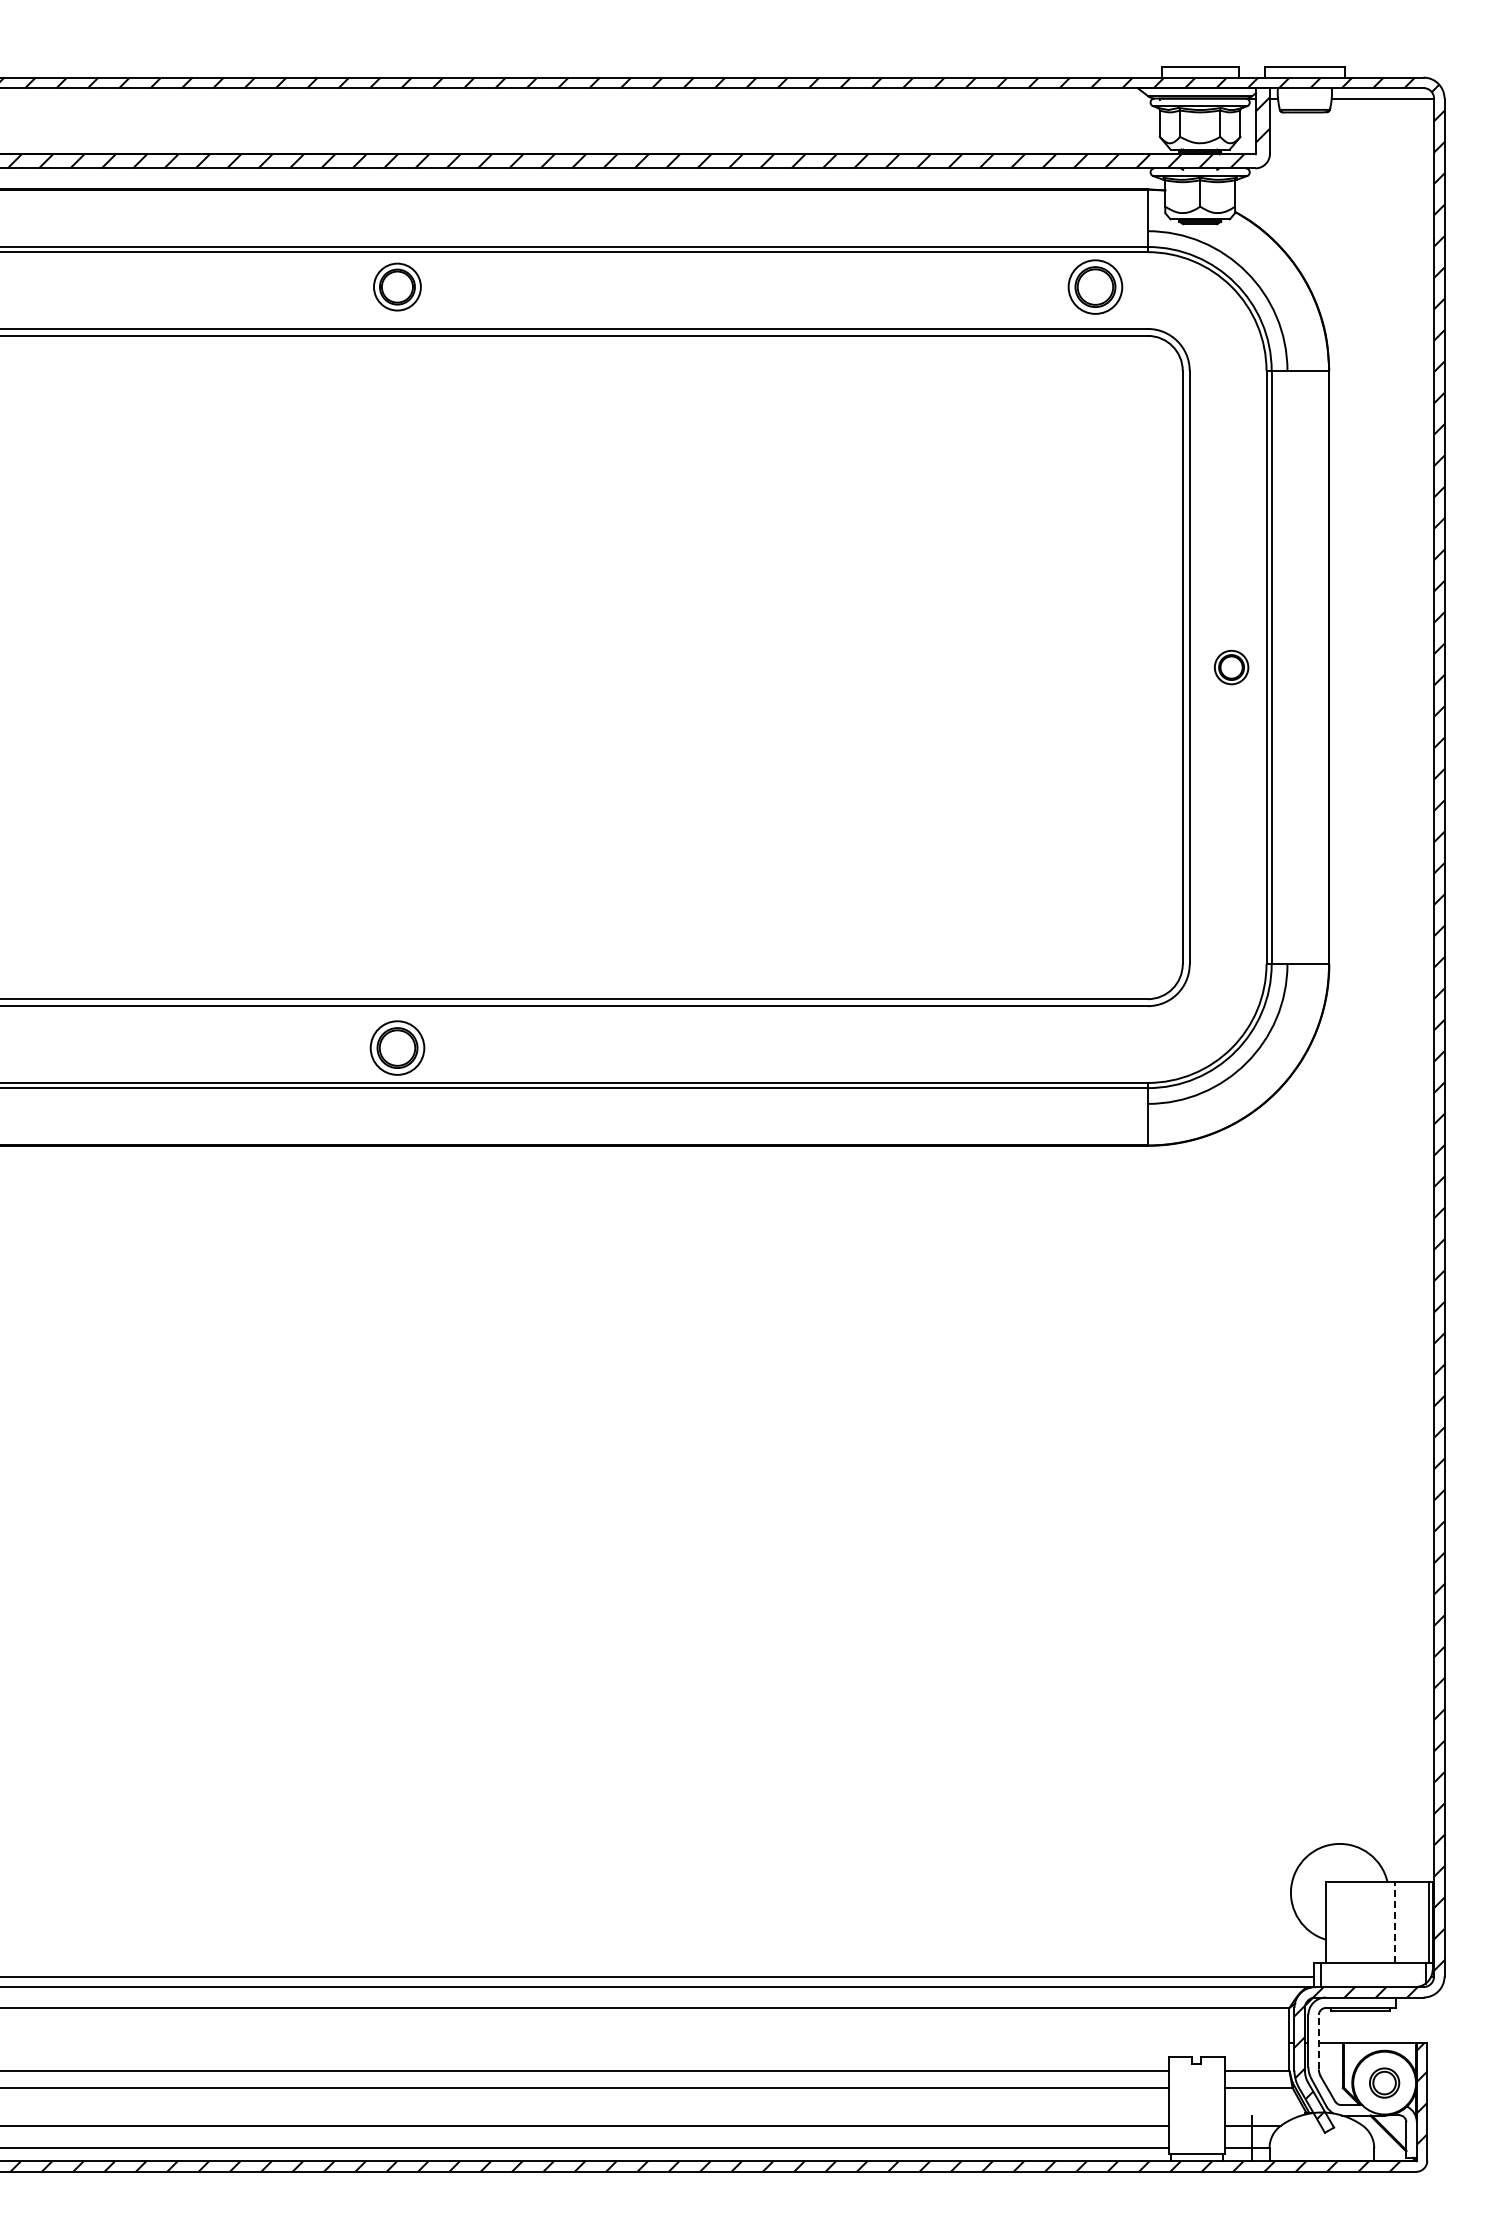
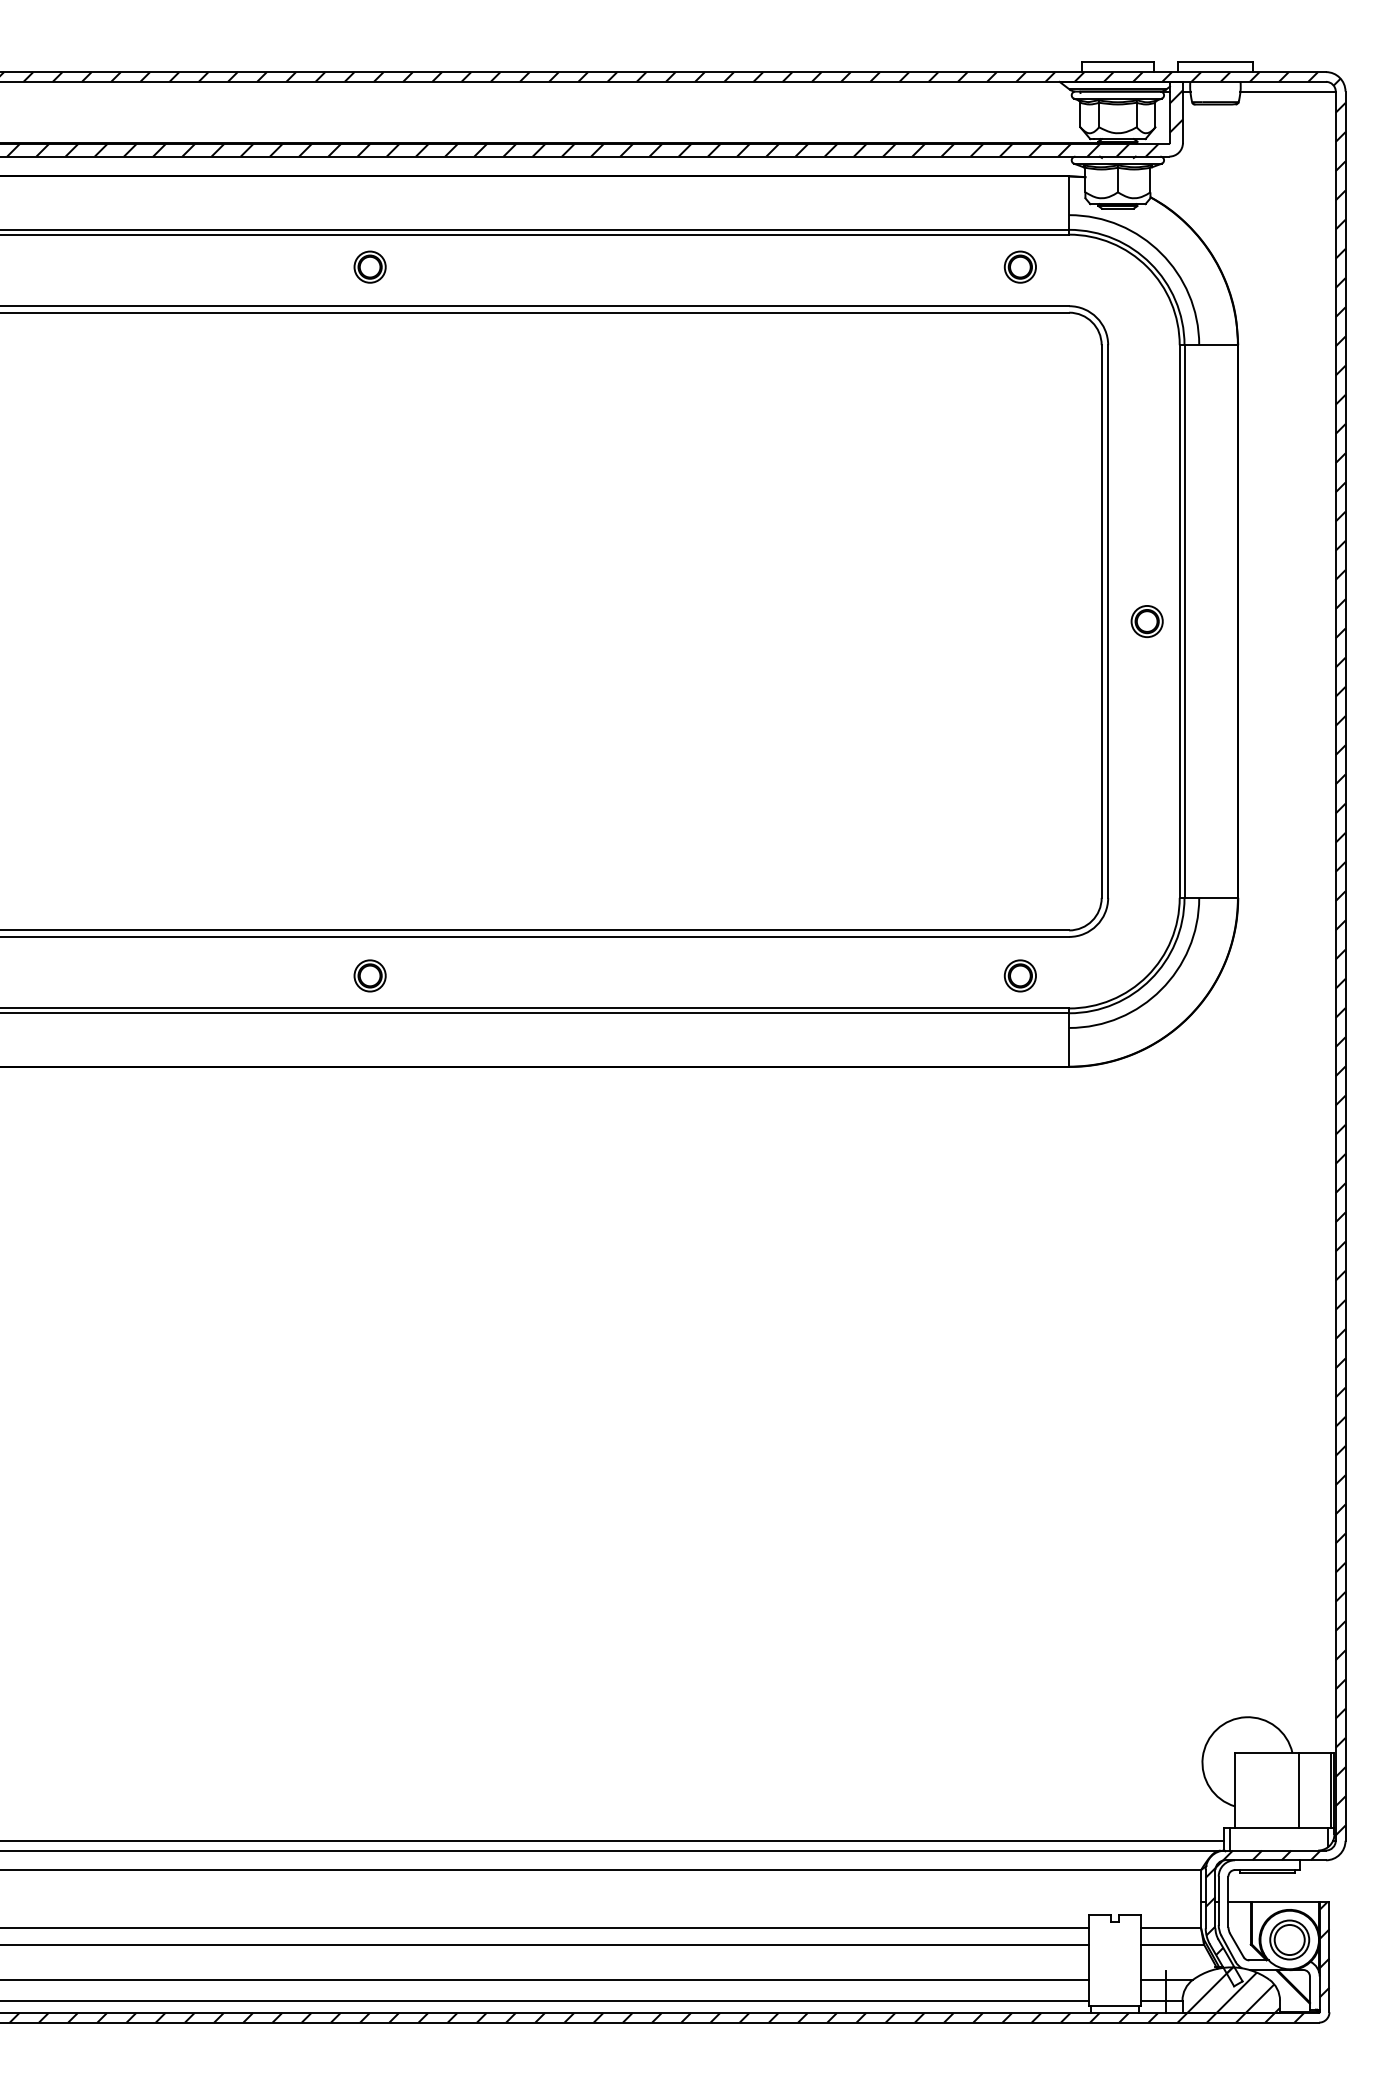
part: (396, 286) -> (369, 266), size x0.71
part: (1095, 286) -> (1020, 266), size x0.62
part: (396, 1047) -> (369, 975), size x0.62
part: (1095, 1047) -> (1020, 975), added
line: (1394, 1921) -> (1298, 1789), dashed -> solid
line: (1318, 2041) -> (1228, 1901), dashed -> solid
part: (1384, 2082) -> (1289, 1939), size x1.43
hatch: (1324, 2136) -> (1233, 1989), added

